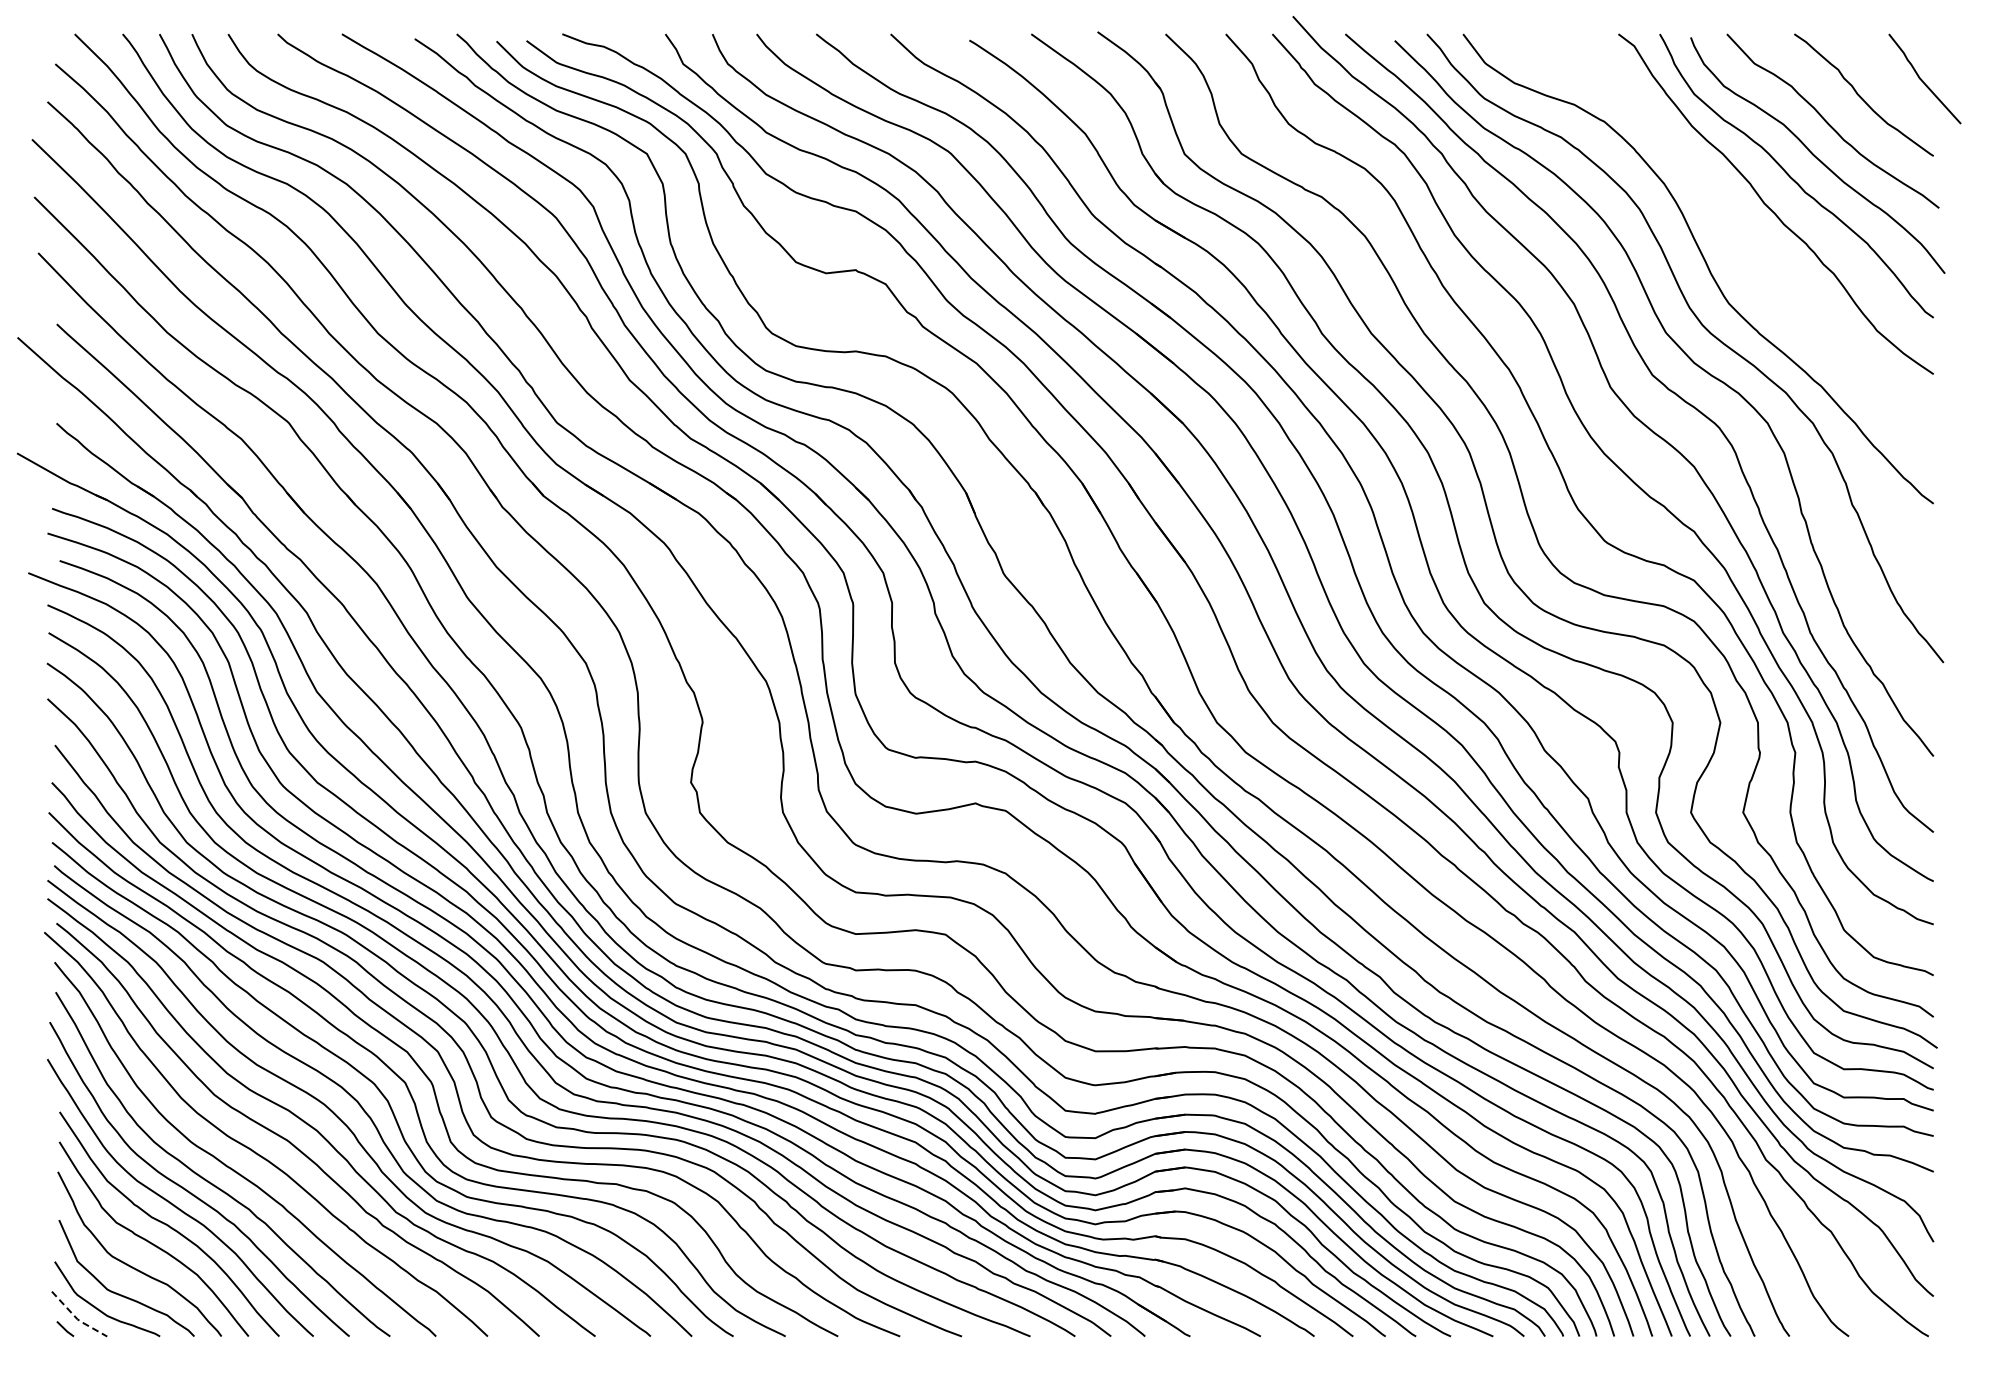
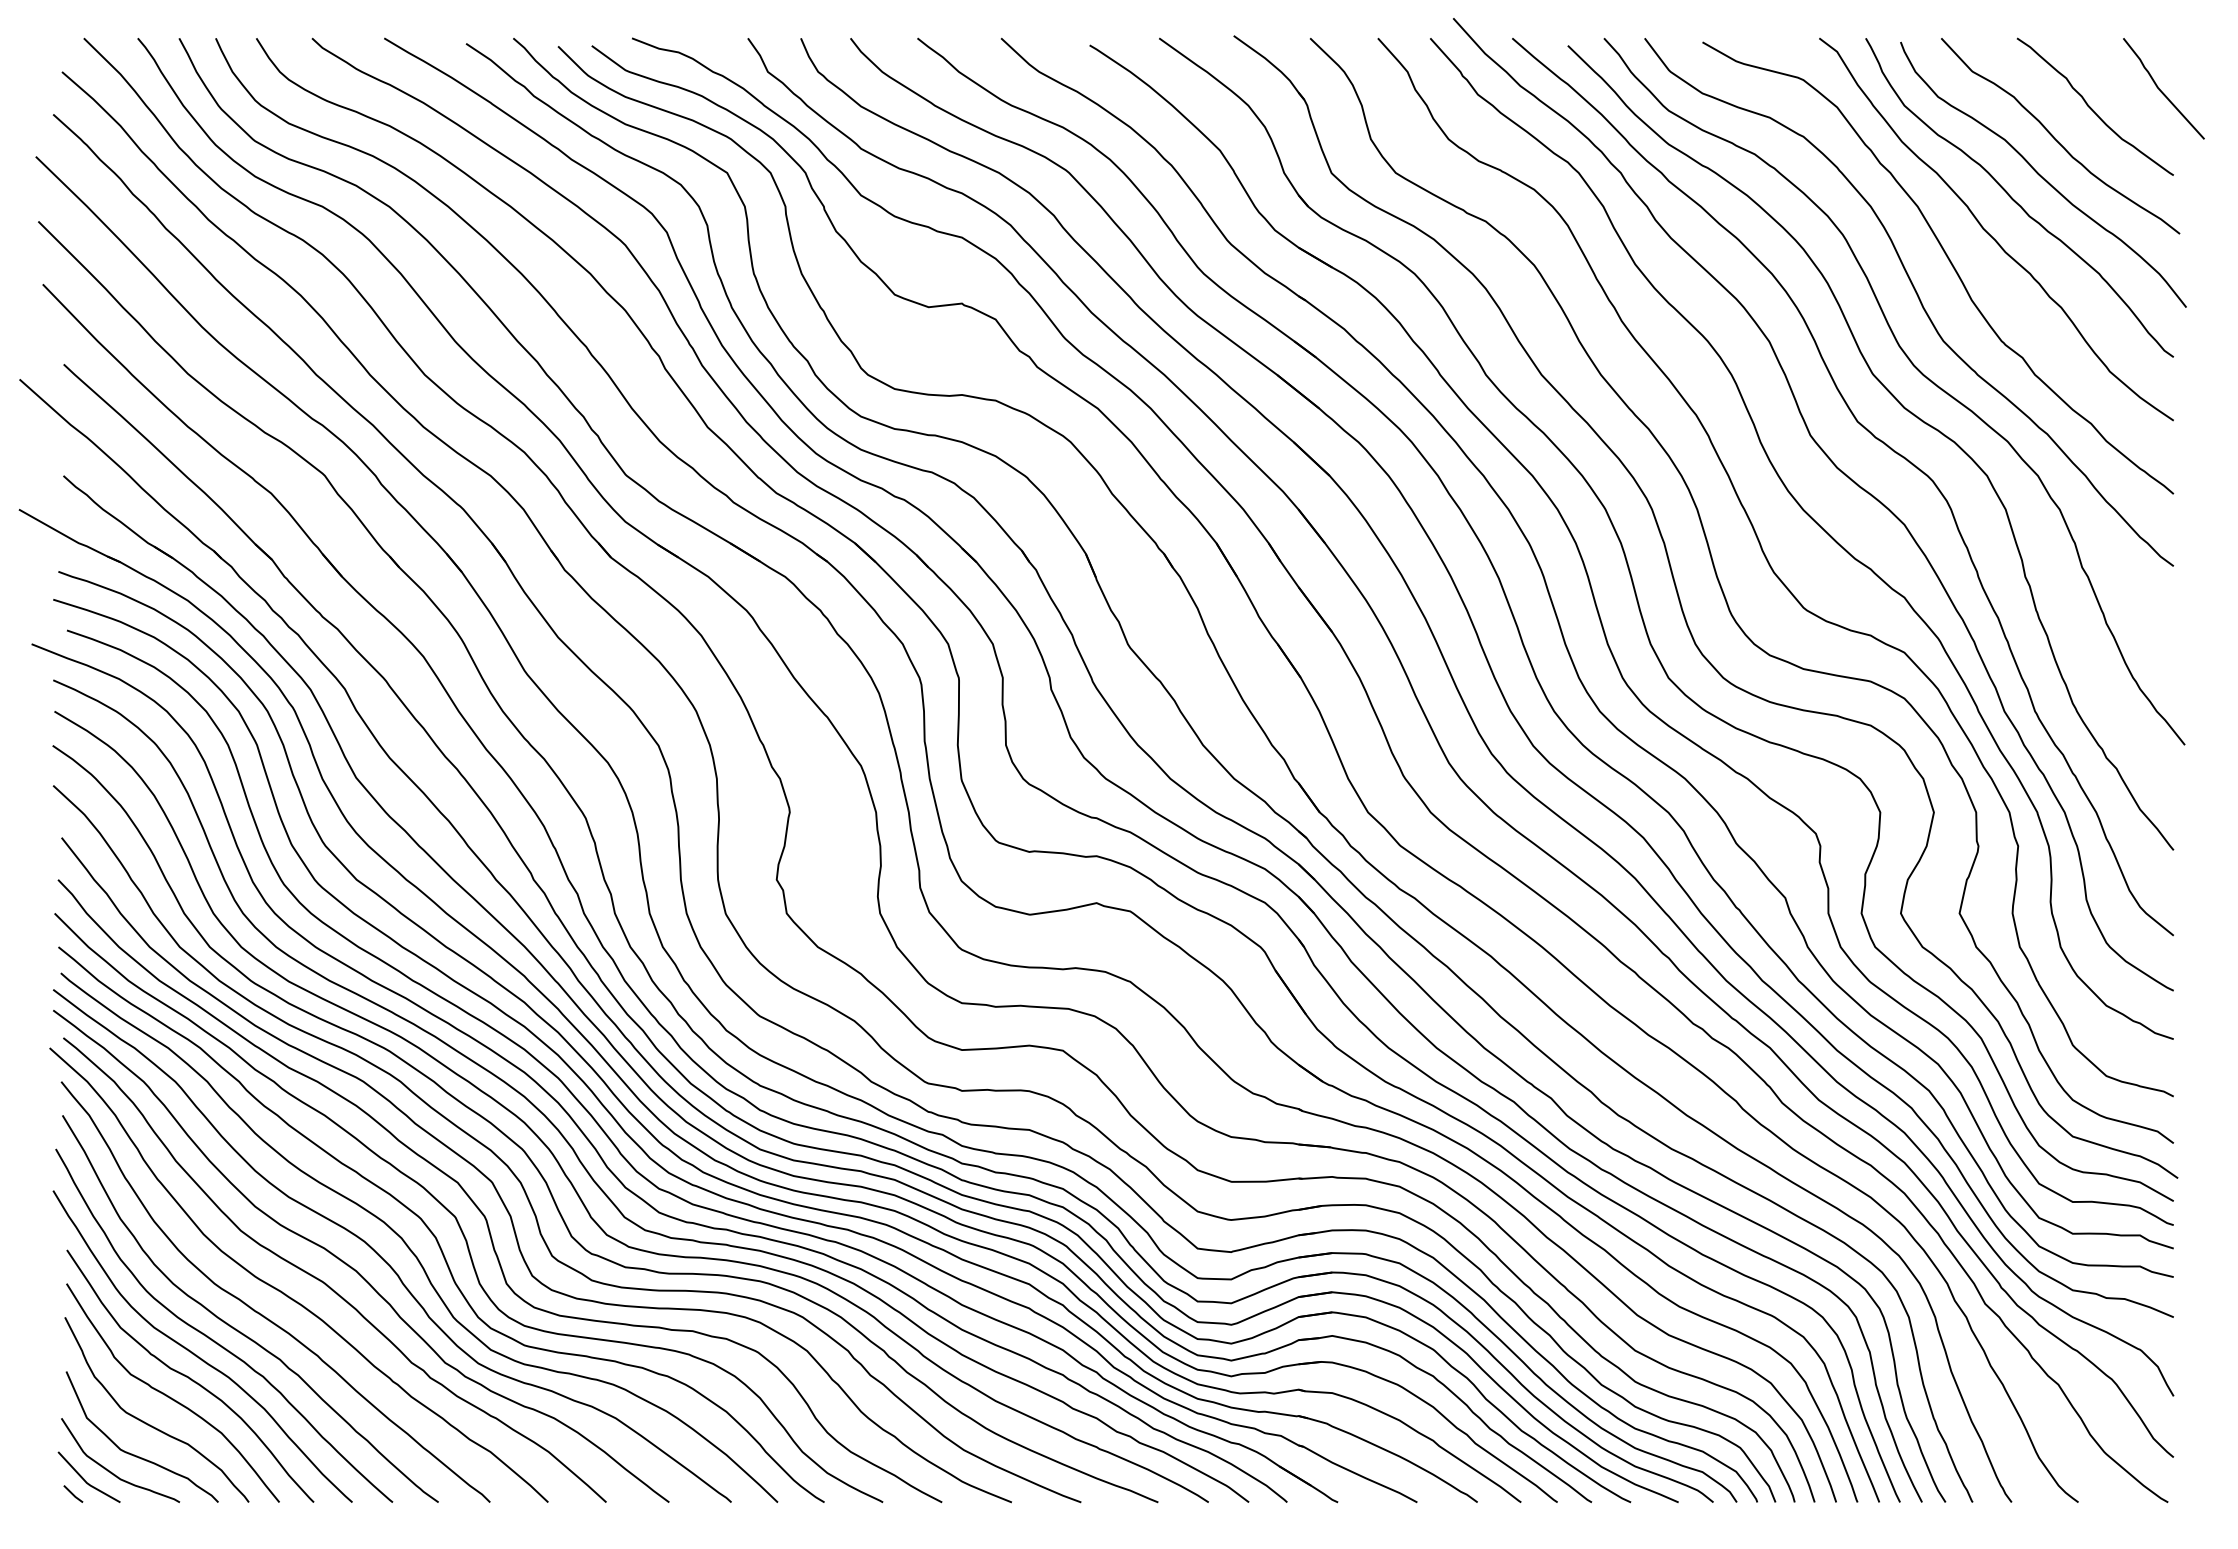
curve: (1733, 232) -> (1948, 261), added
line: (77, 1319) -> (86, 1483), dashed -> solid

